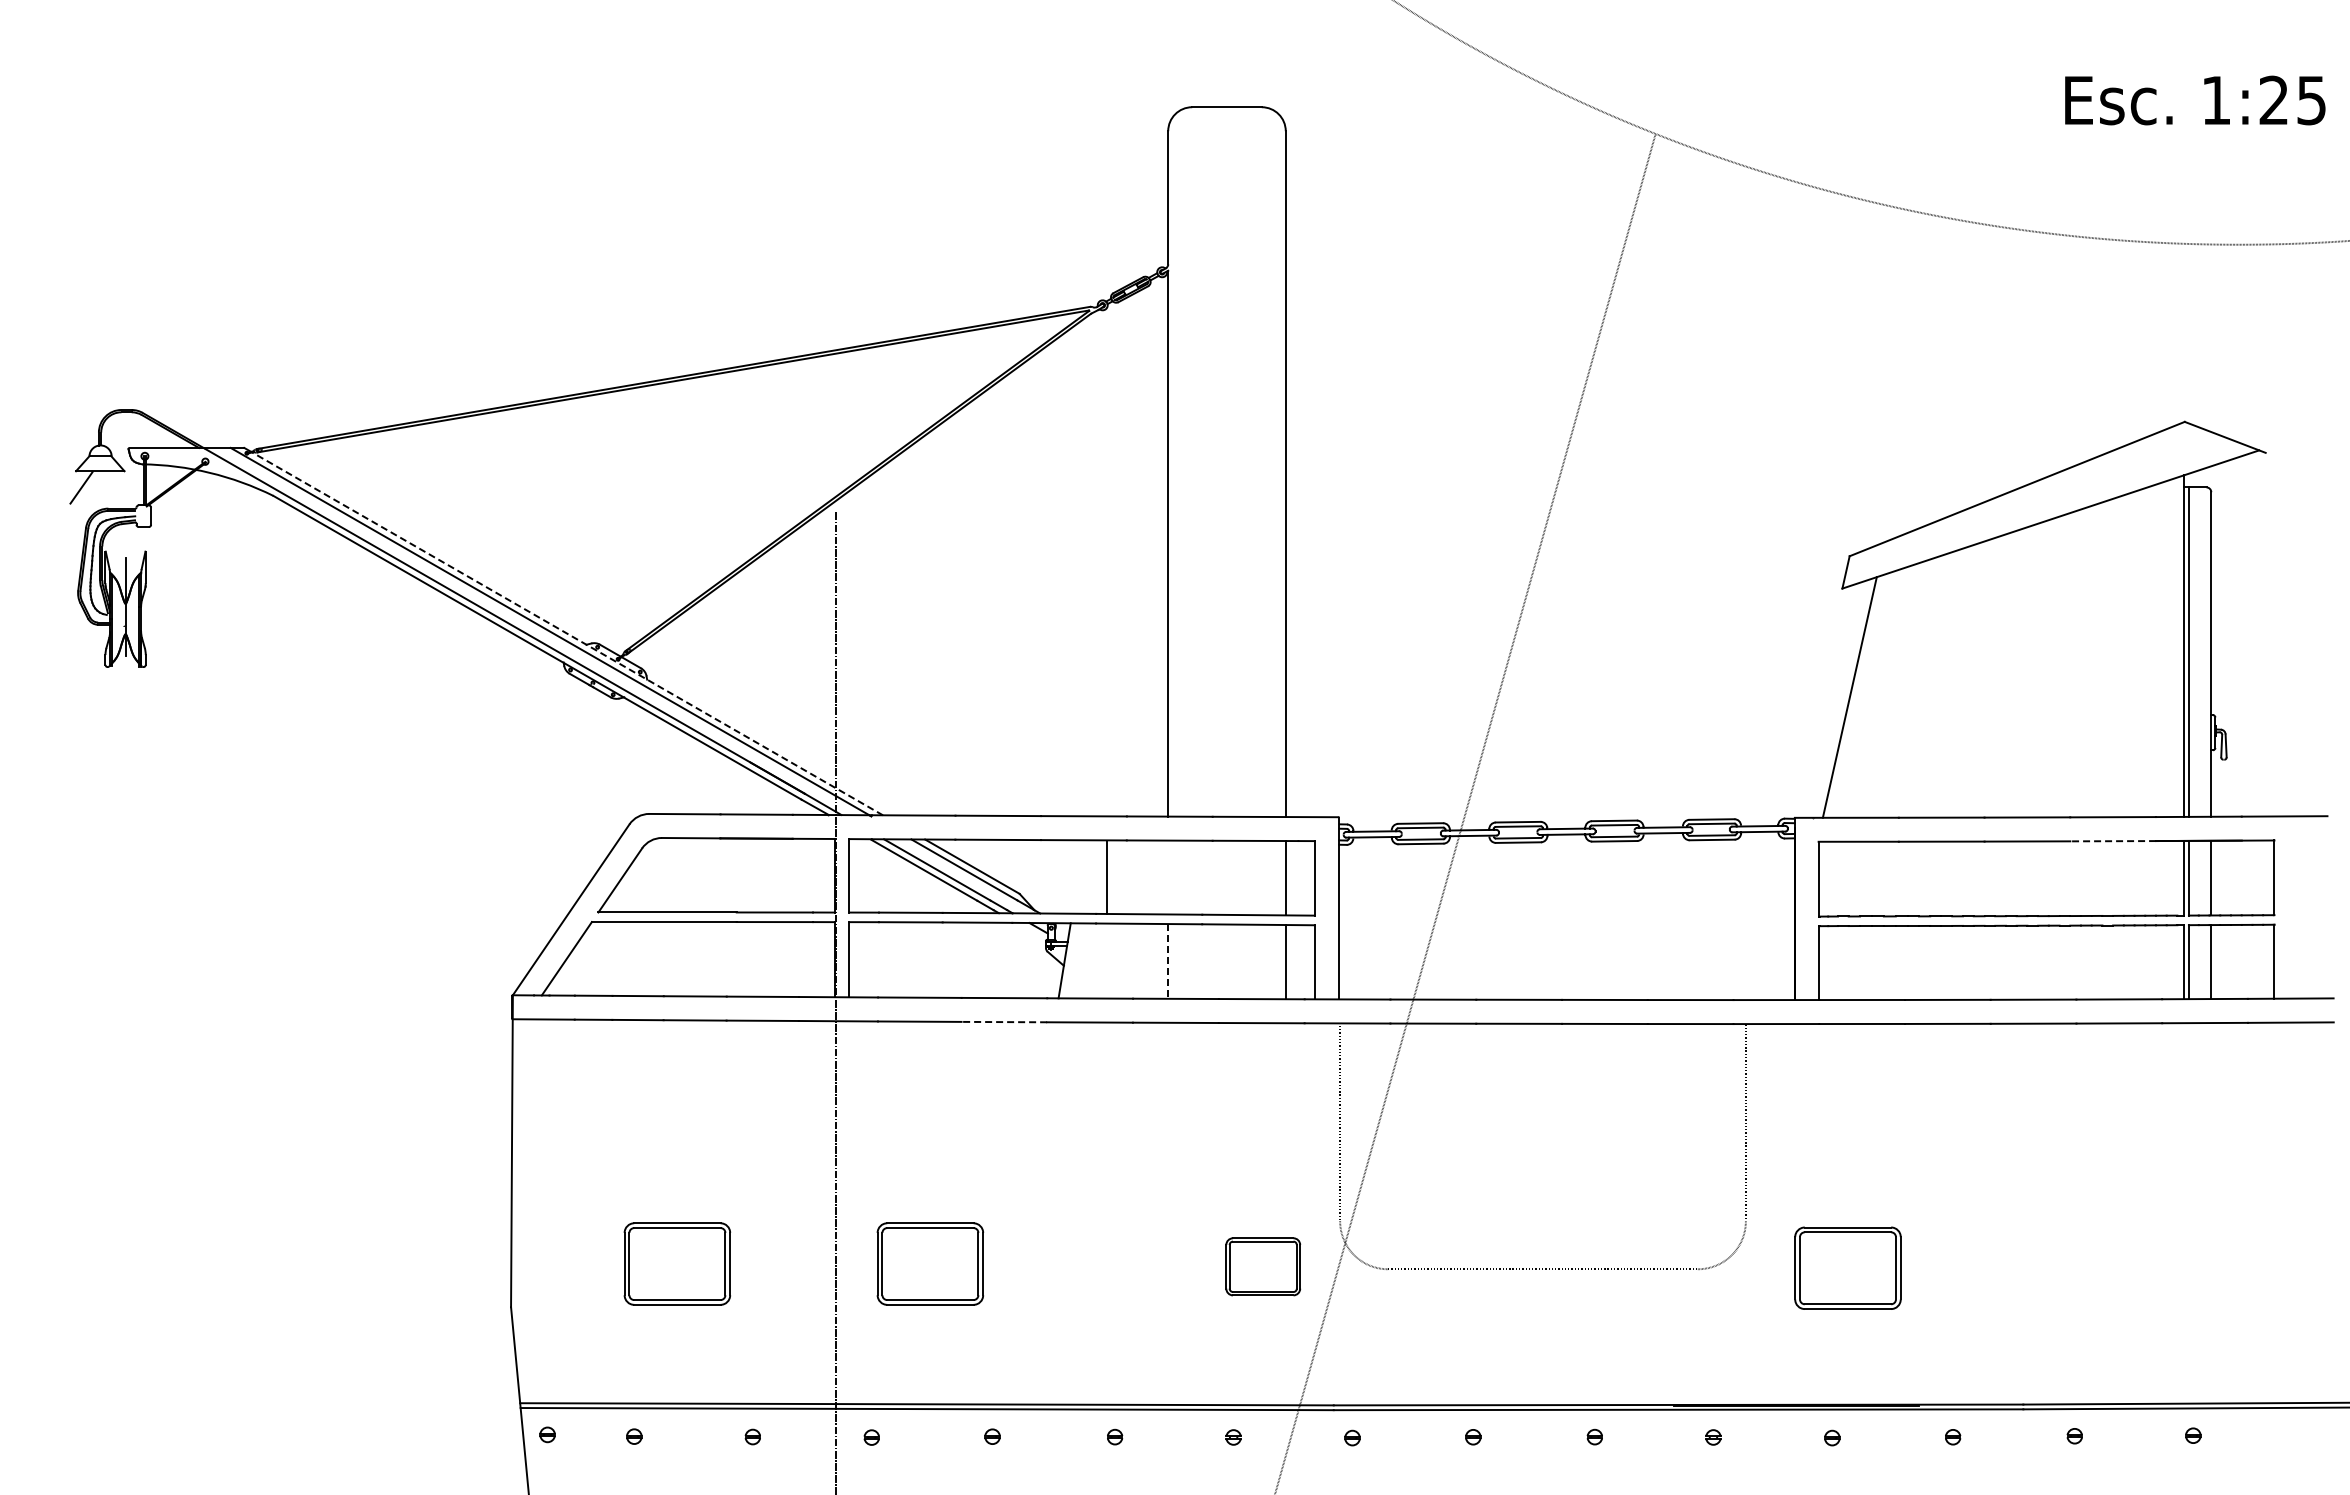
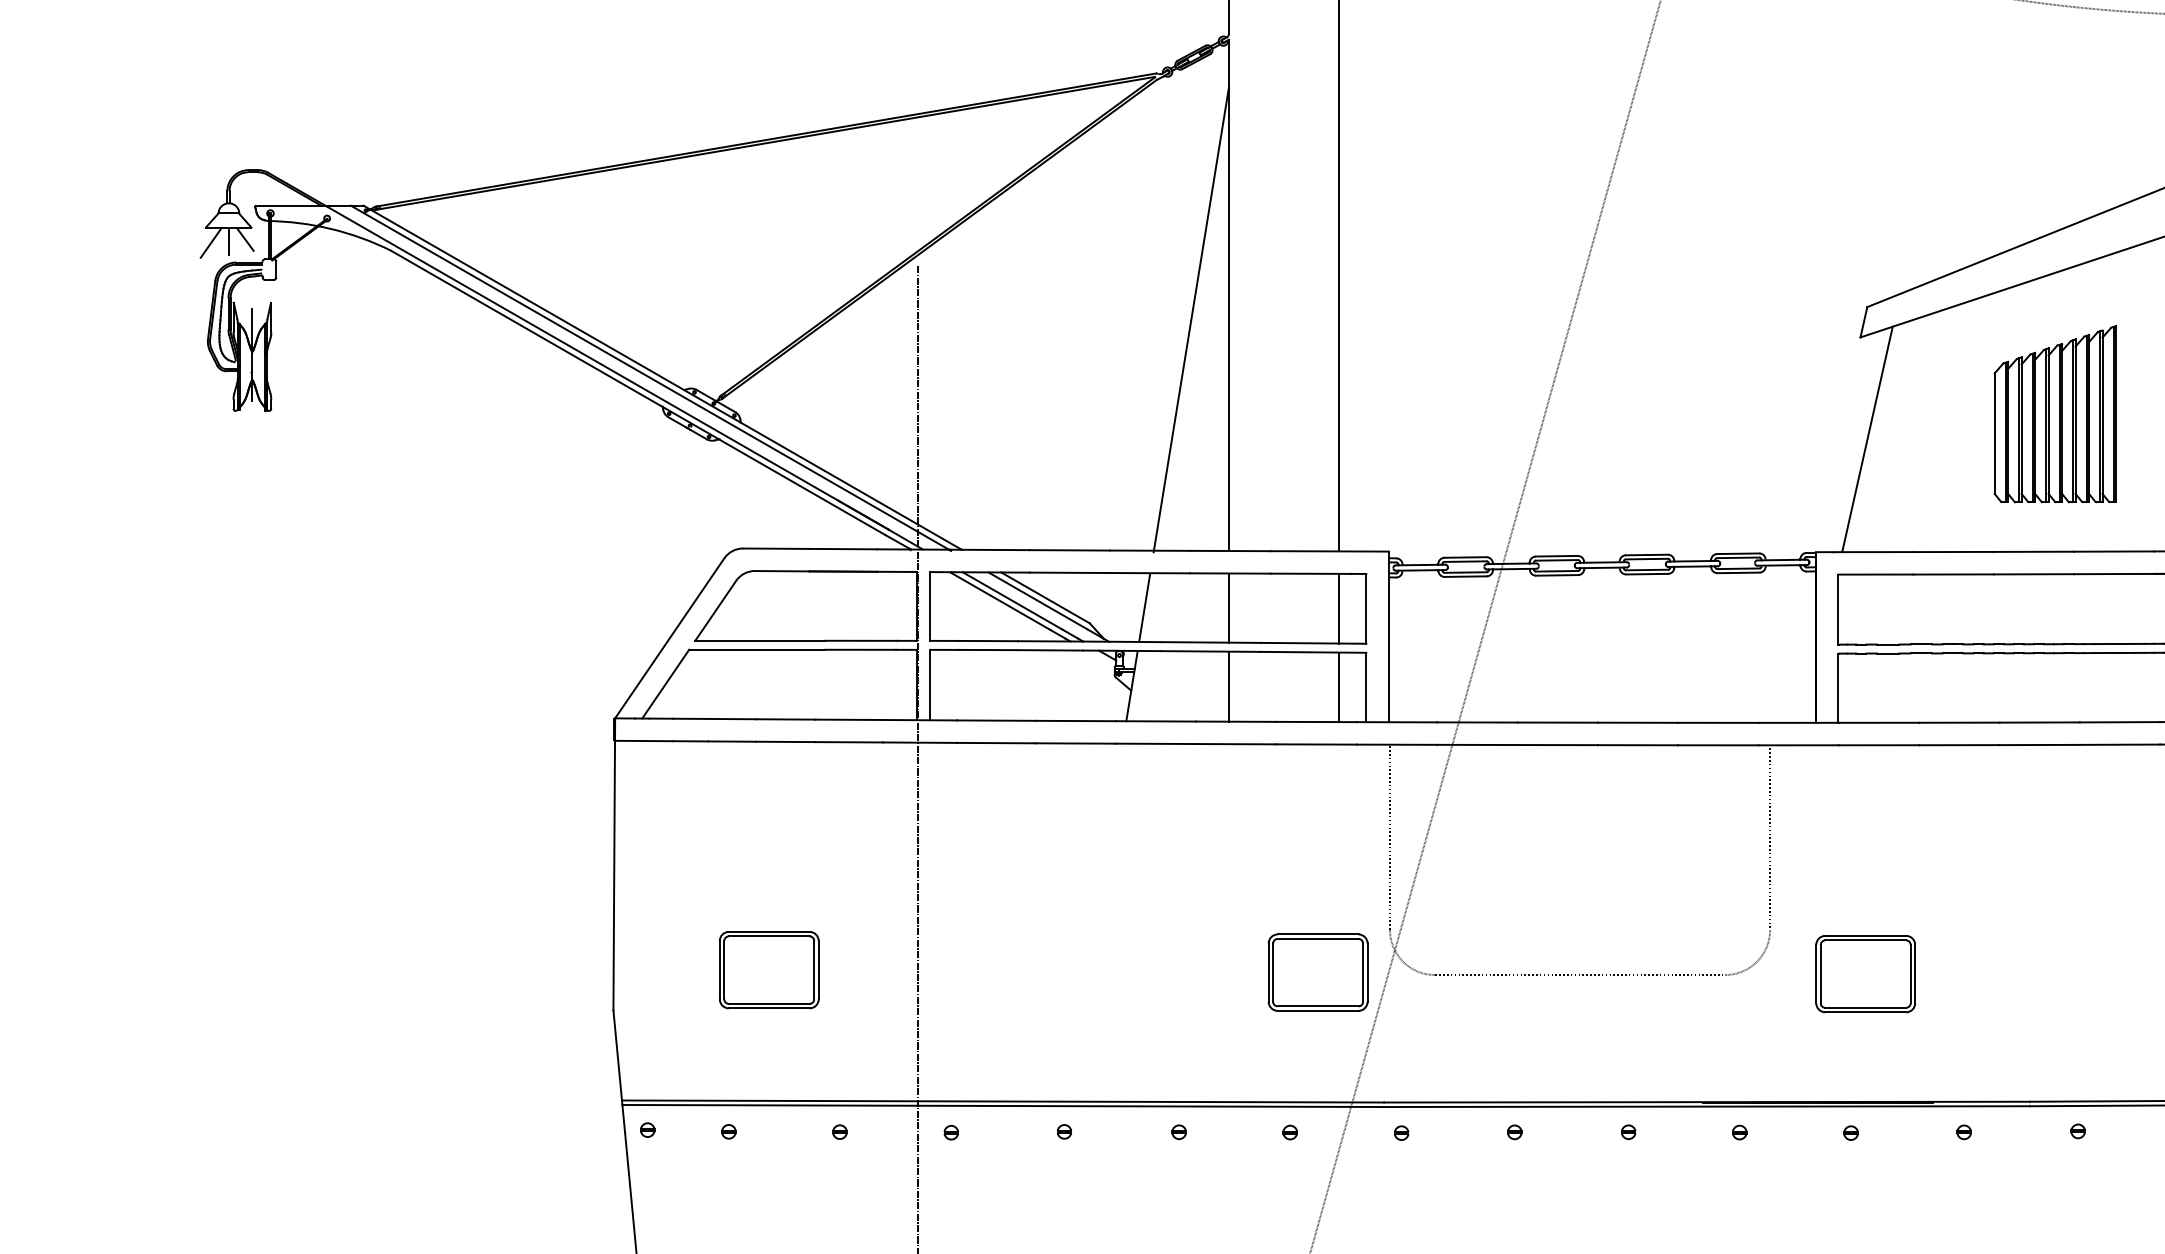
line: (117, 484) -> (244, 239), added
line: (101, 486) -> (229, 241), added
line: (1127, 569) -> (1190, 319), added
line: (567, 633) -> (666, 379), dashed -> solid
part: (2050, 670) -> (2055, 414), added
line: (2113, 841) -> (2114, 574), dashed -> solid
line: (1077, 877) -> (1144, 608), added
line: (1107, 877) -> (1229, 608), moved
line: (1168, 961) -> (1229, 686), dashed -> solid
line: (1004, 1022) -> (1075, 743), dashed -> solid
part: (930, 1263) -> (1006, 969), removed
part: (1262, 1266) -> (1317, 972), size x1.43

